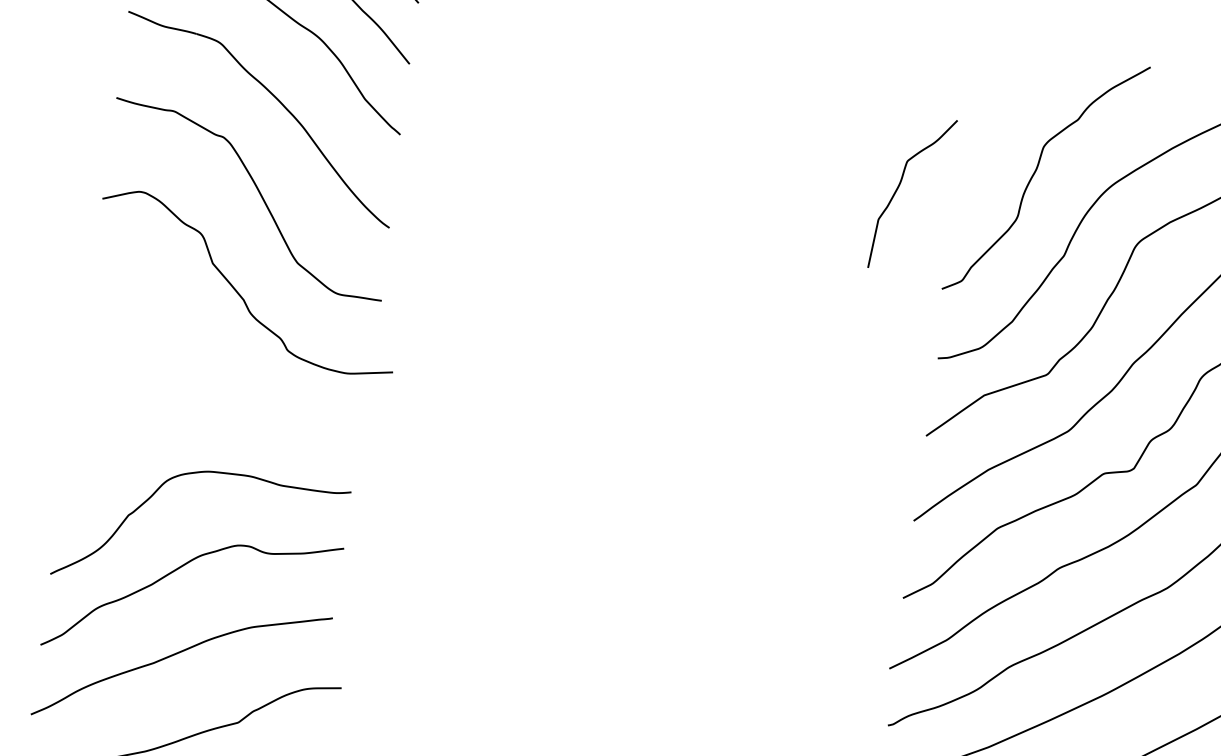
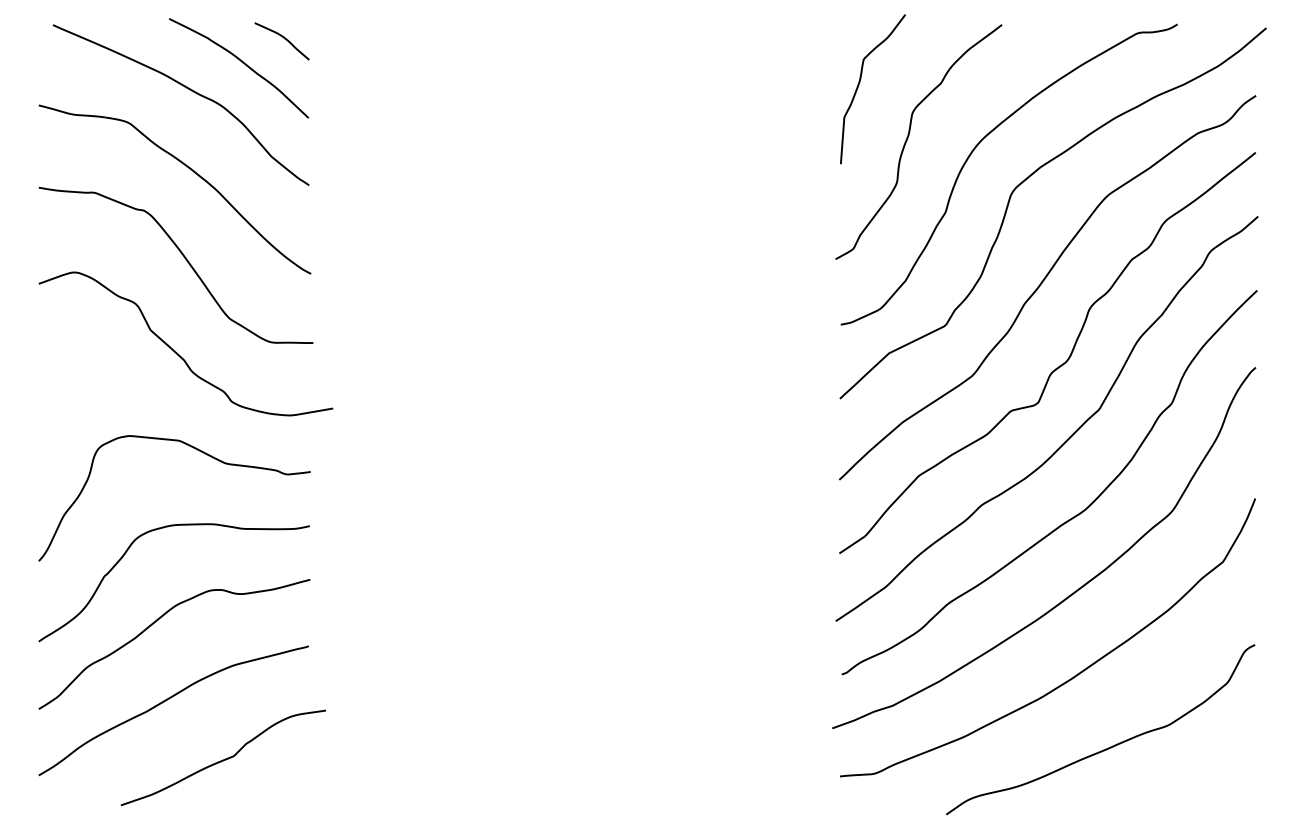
curve: (899, 188) -> (859, 85), moved
curve: (244, 396) -> (197, 450), added

